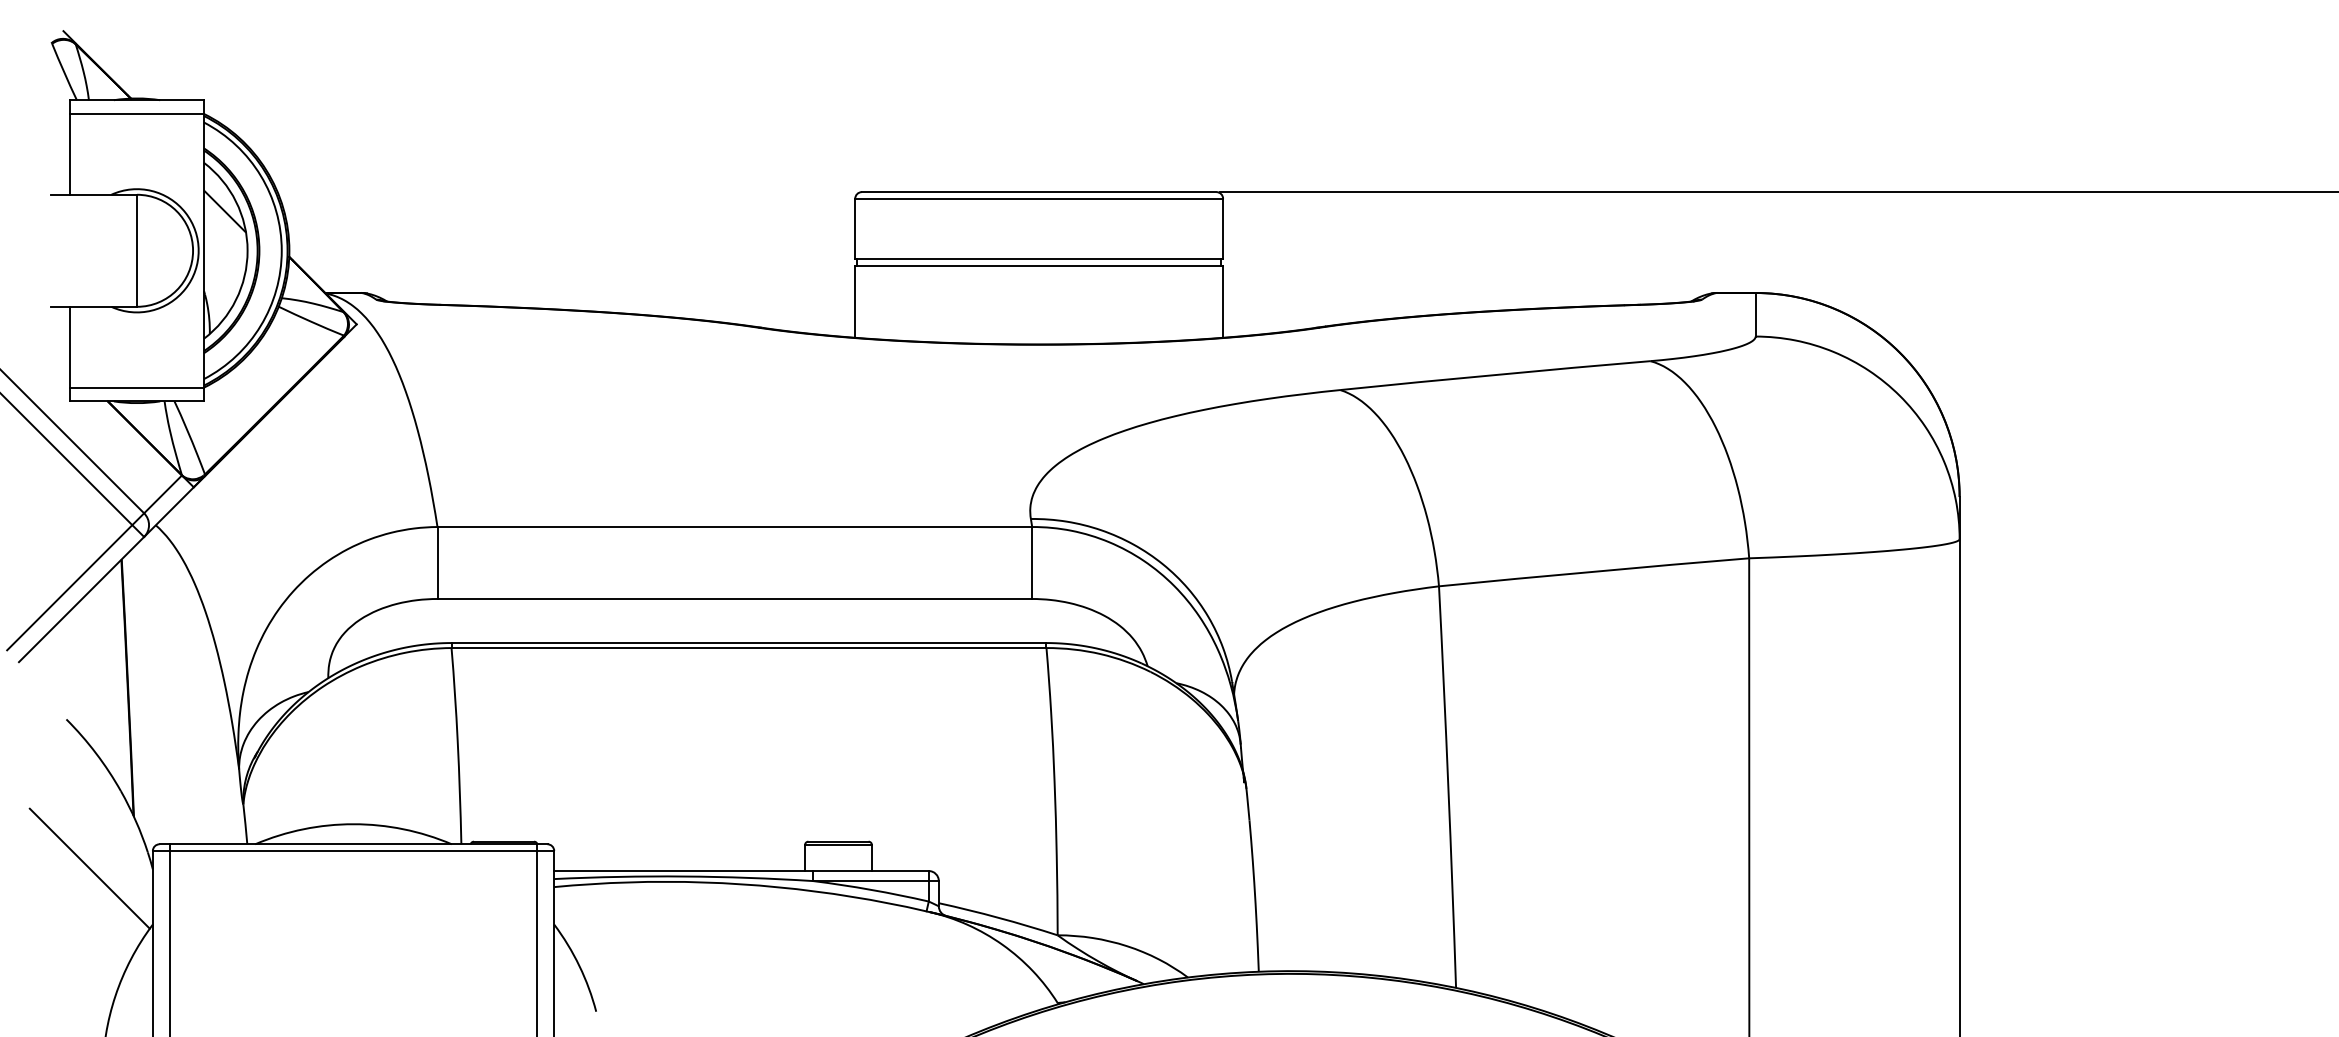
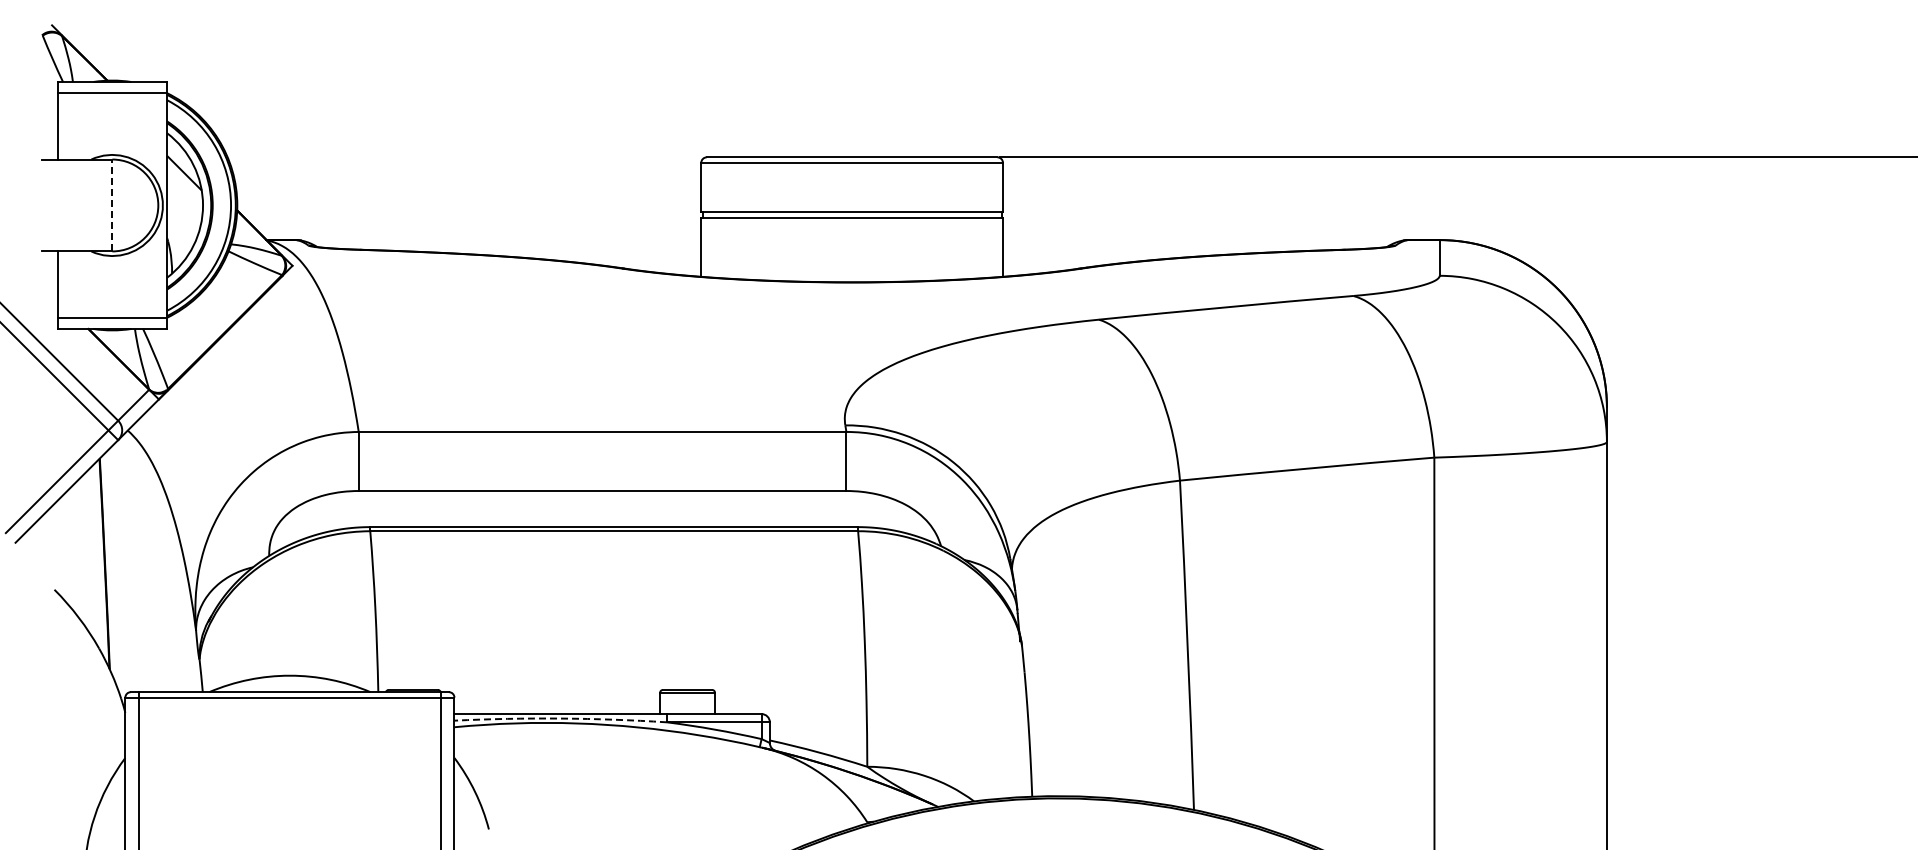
line: (137, 250) -> (112, 205), solid -> dashed
line: (89, 867) -> (73, 711), removed
arc: (683, 876) -> (560, 718), solid -> dashed

